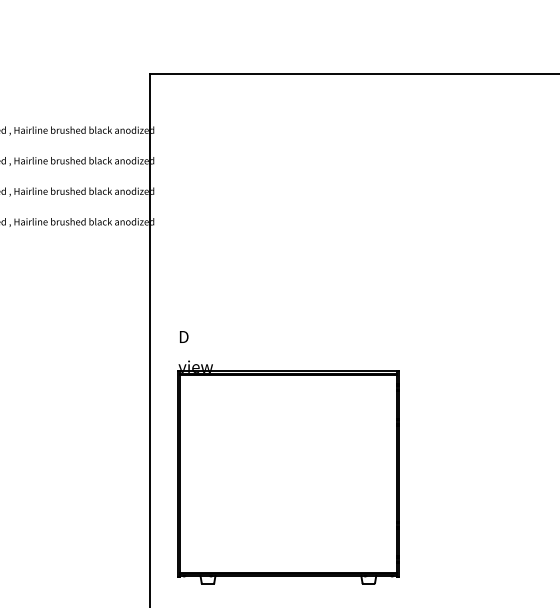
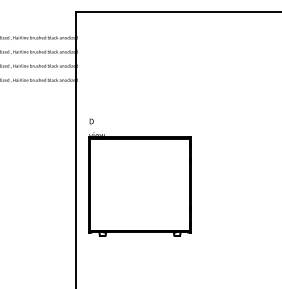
part: (287, 457) -> (139, 177), moved

